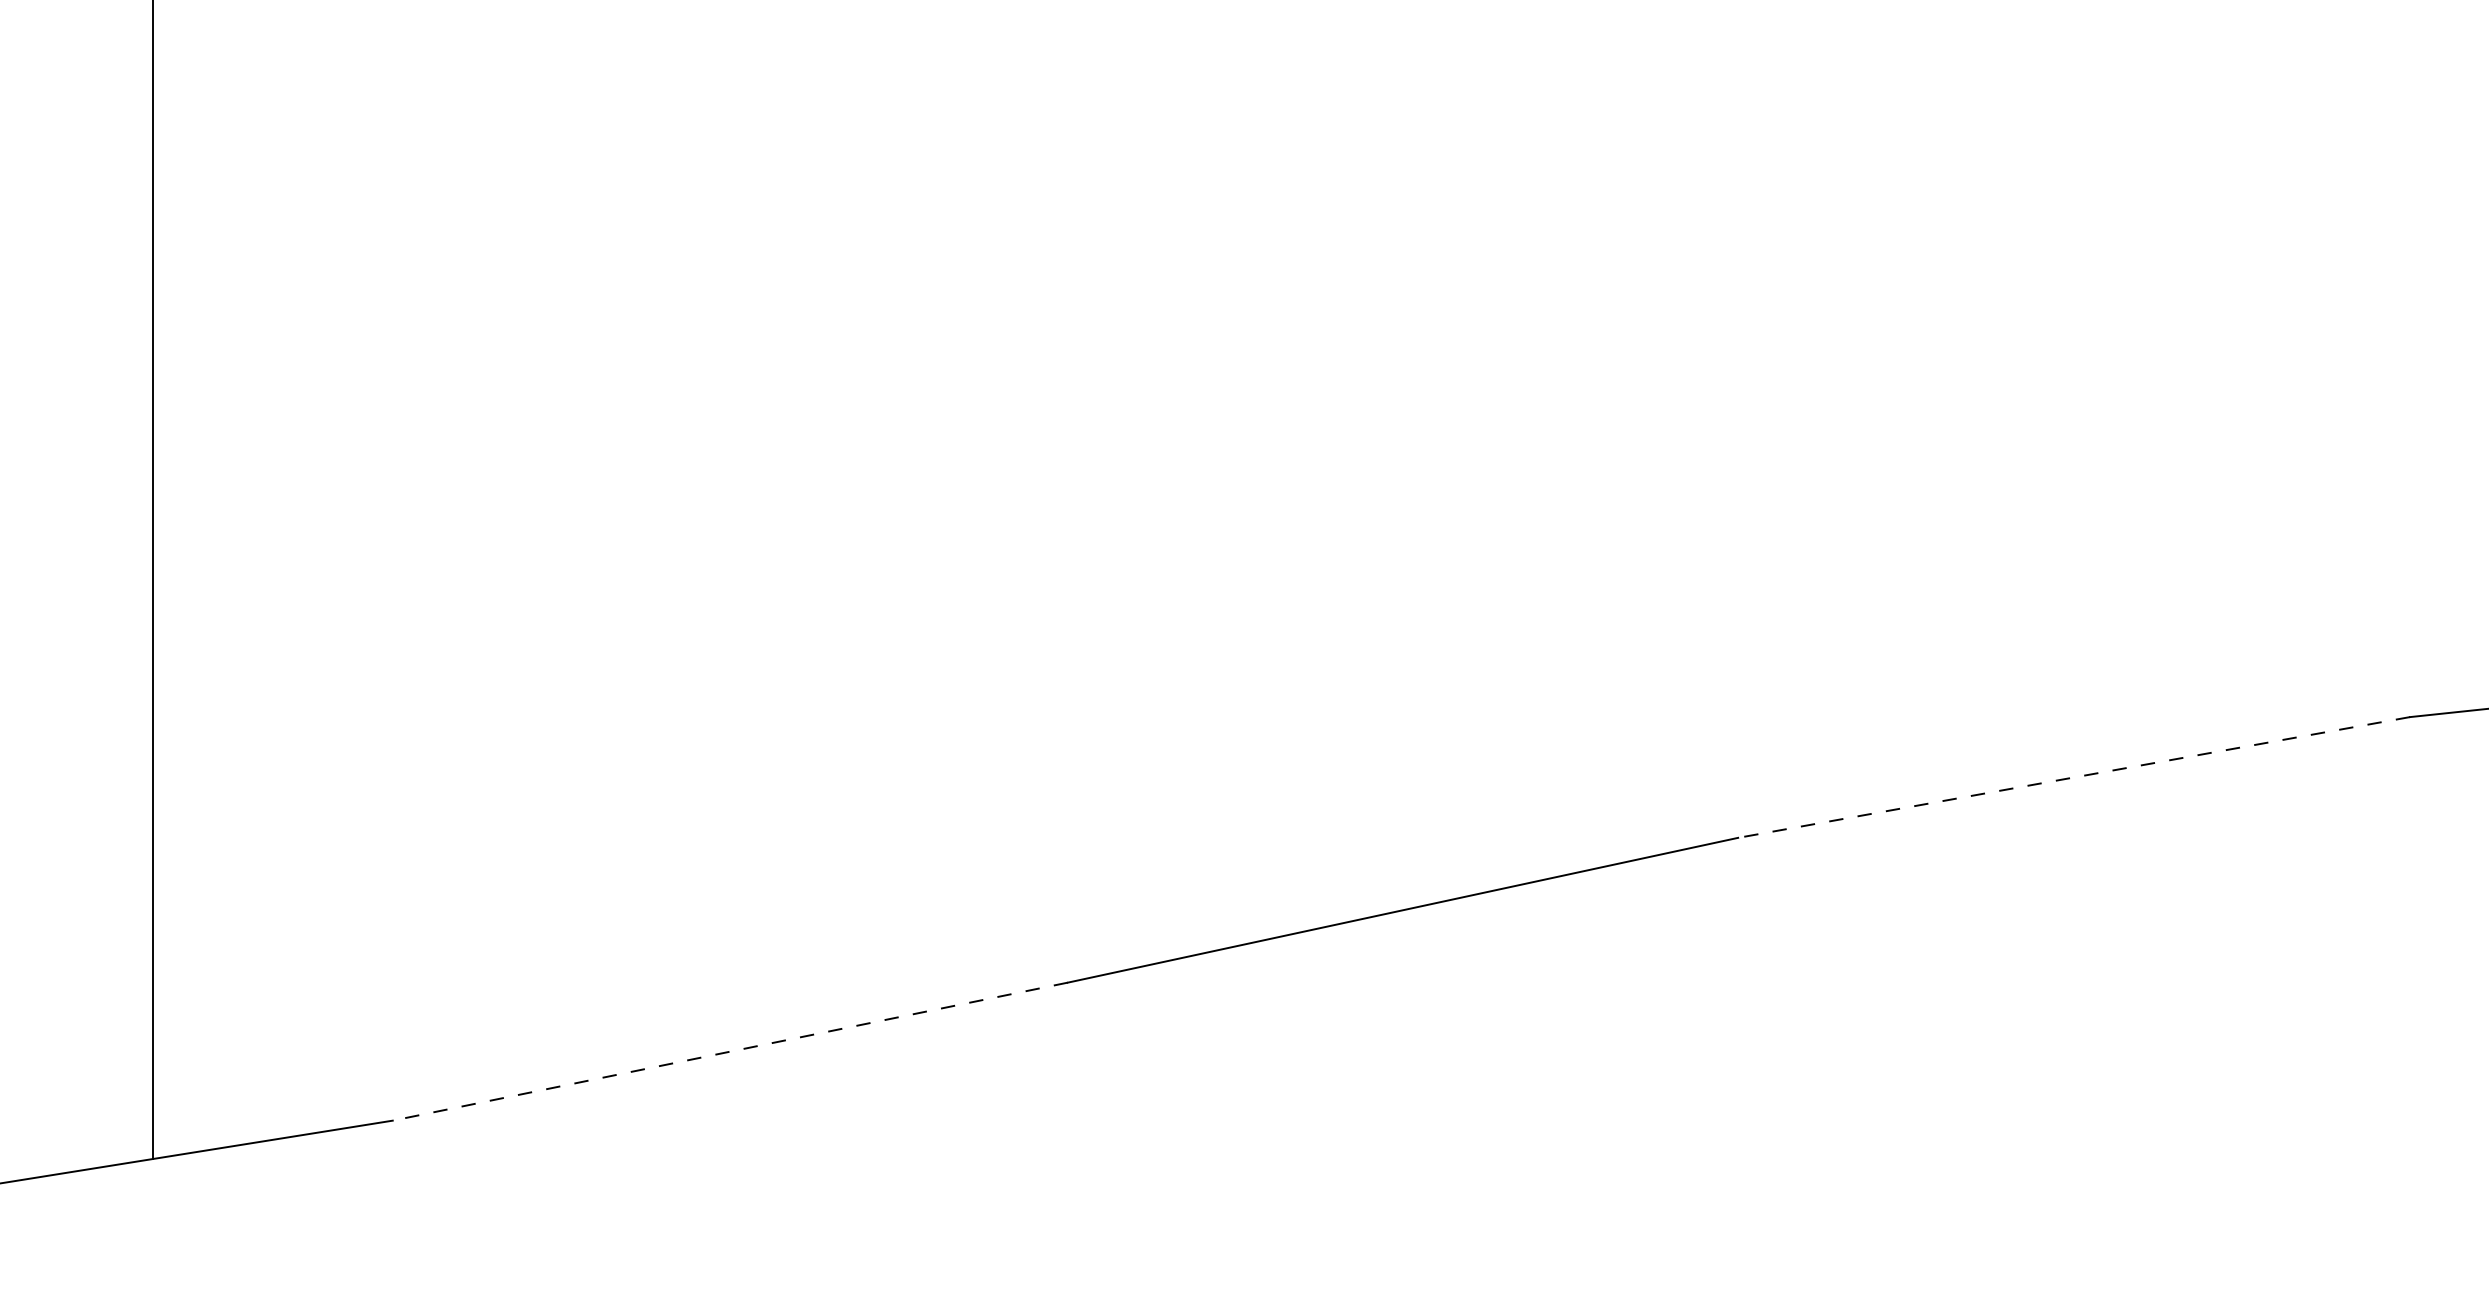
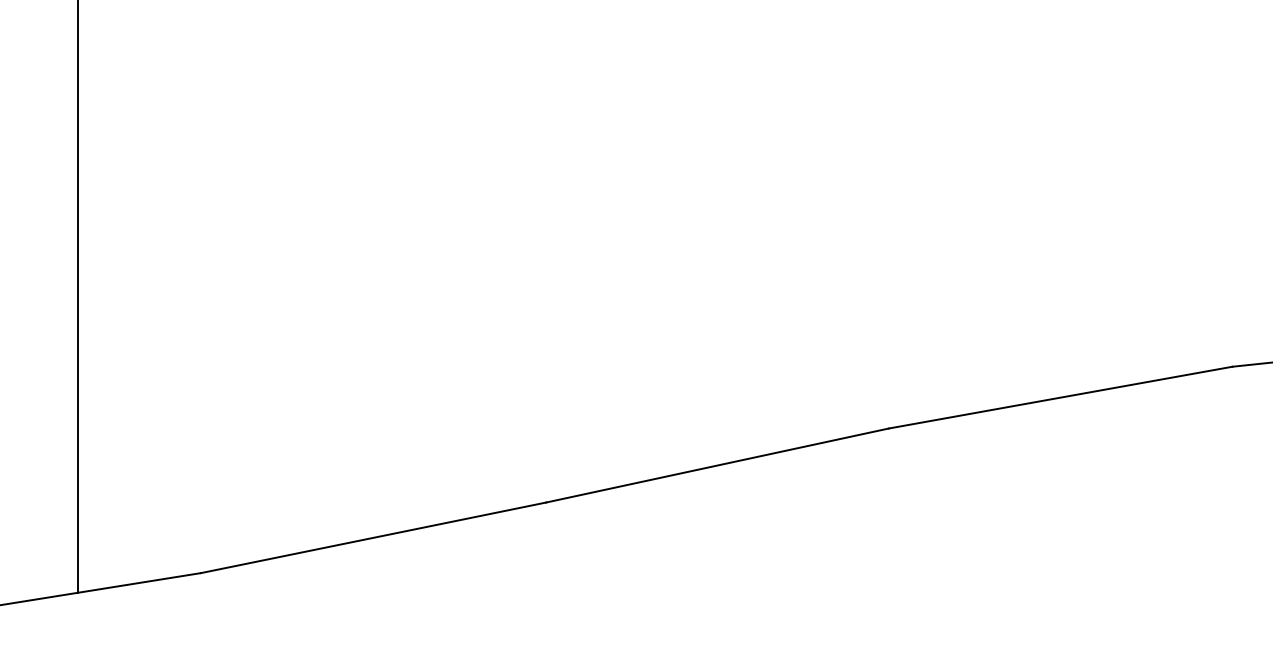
line: (2073, 777) -> (1060, 397), dashed -> solid
line: (730, 1051) -> (373, 537), dashed -> solid

